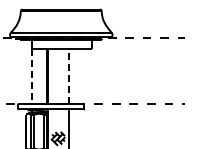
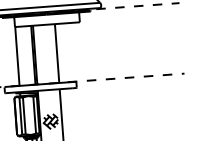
line: (68, 75) -> (56, 52), dashed -> solid
line: (31, 76) -> (16, 56), dashed -> solid

